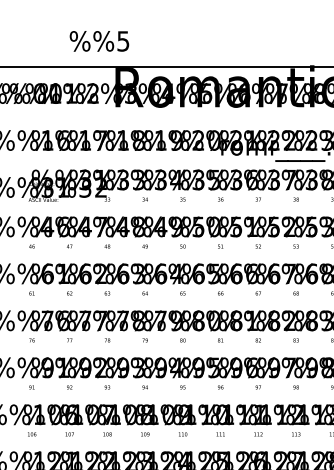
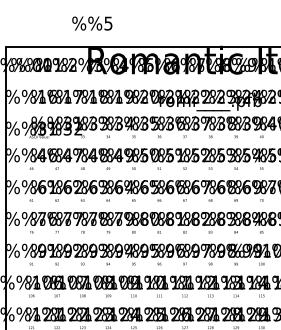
text: (99, 41) -> (92, 23), moved

